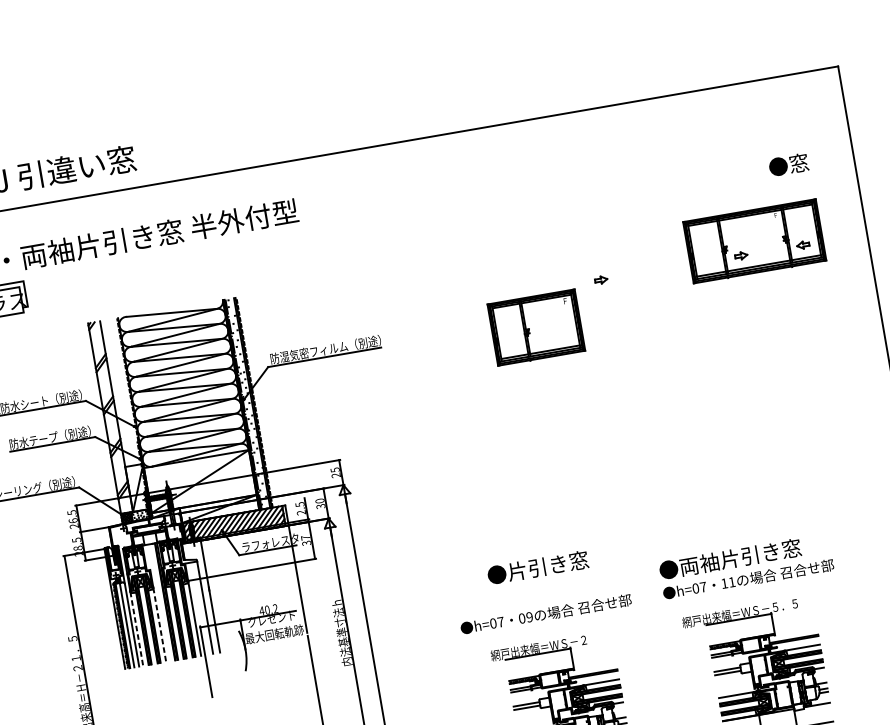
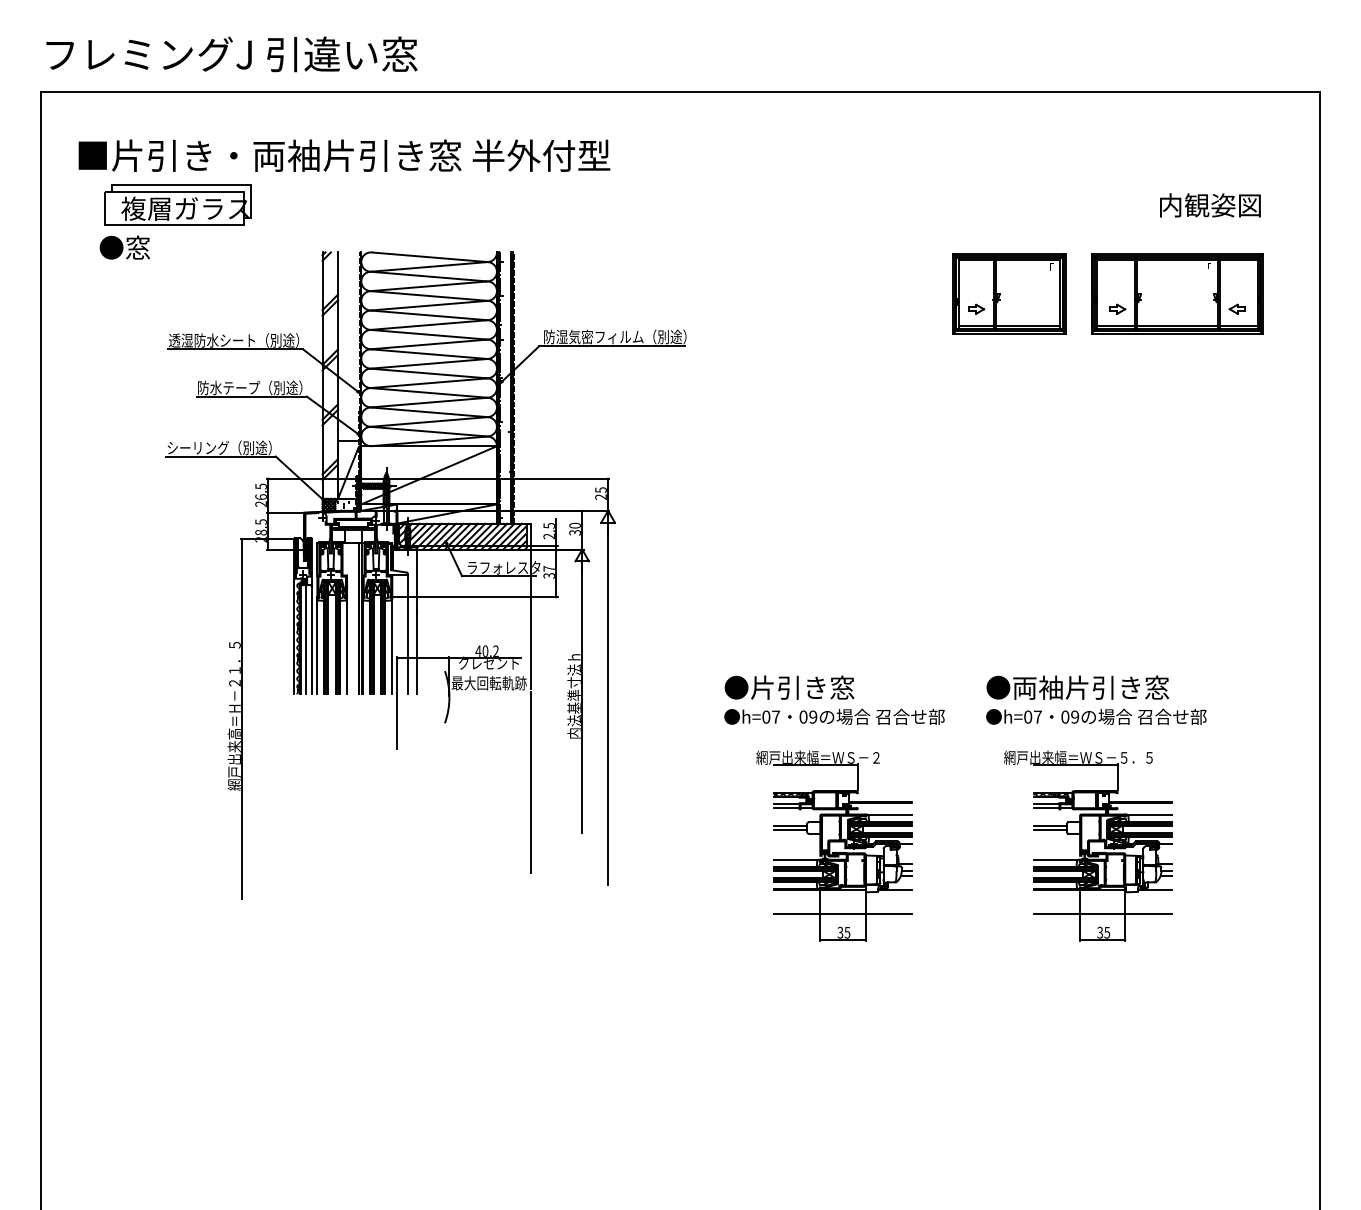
text: (768, 168) -> (1210, 205), ●窓 -> 内観姿図
part: (741, 255) -> (1117, 308), moved
part: (536, 327) -> (1009, 293), moved
text: (537, 567) -> (789, 687), moved
text: (728, 582) -> (1070, 716), 11 -> 09
line: (160, 624) -> (347, 646), dashed -> solid
line: (136, 628) -> (317, 646), dashed -> solid

